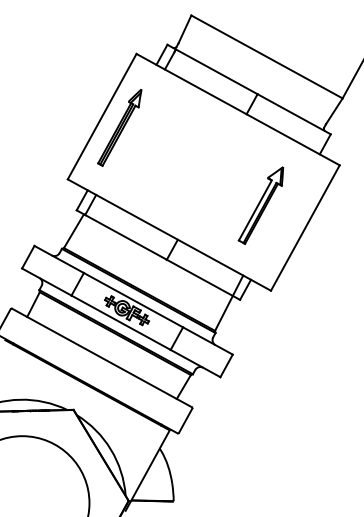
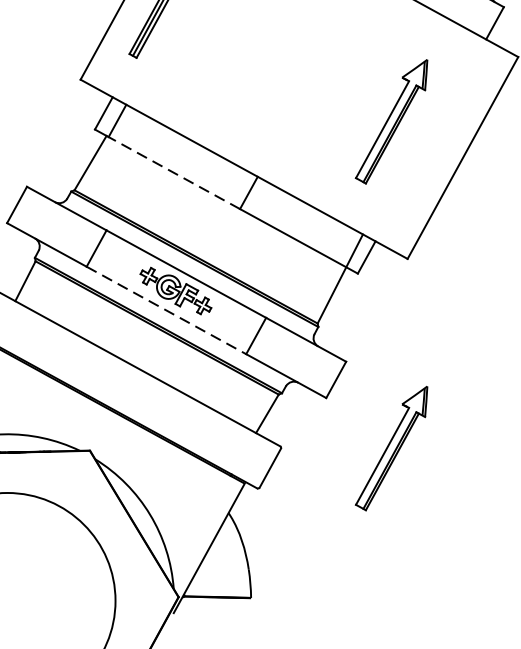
line: (126, 237) -> (175, 173), solid -> dashed
line: (121, 322) -> (167, 310), solid -> dashed
part: (260, 408) -> (390, 448), added

